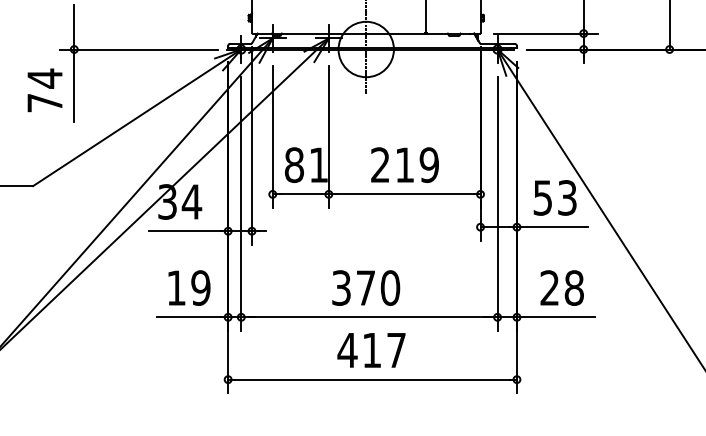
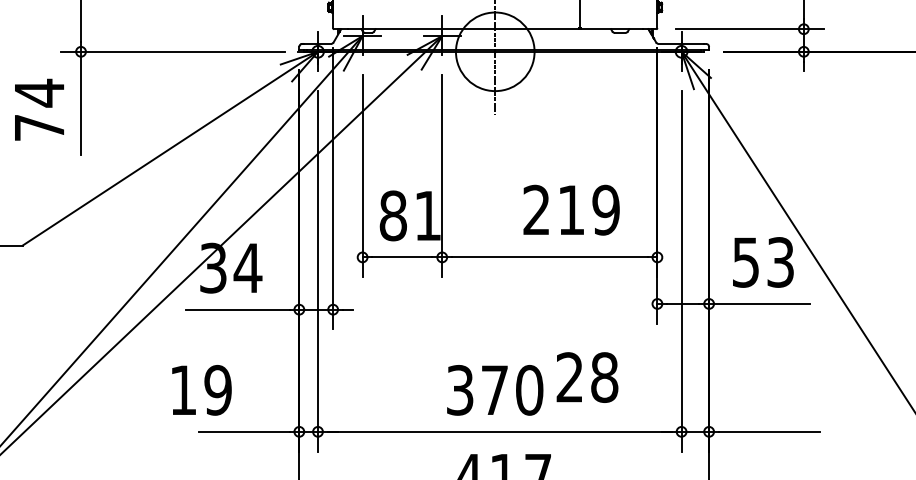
text: (404, 164) -> (570, 209), moved
text: (189, 287) -> (201, 389), moved
text: (561, 287) -> (586, 376), moved

